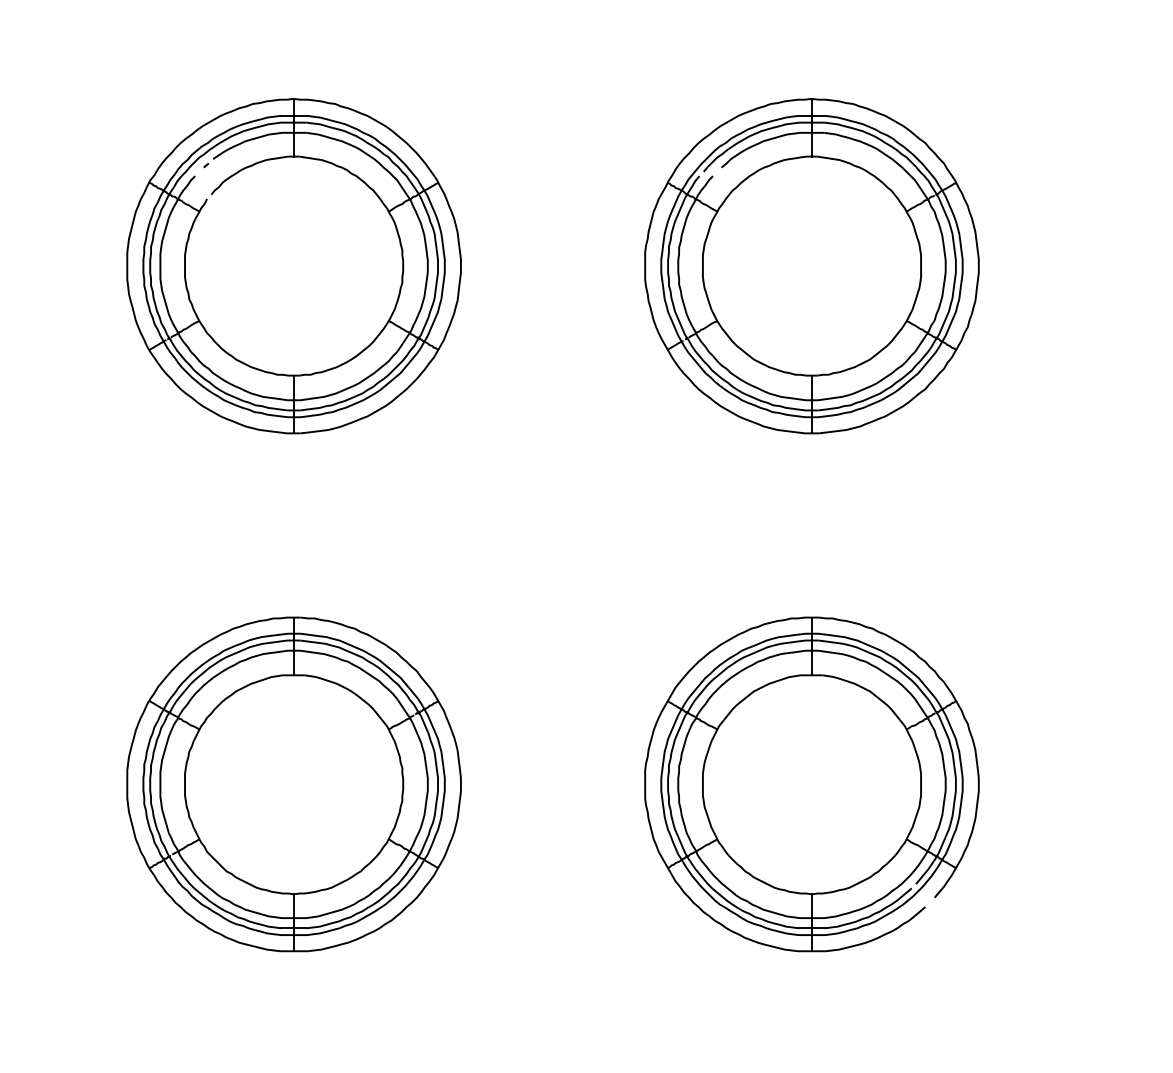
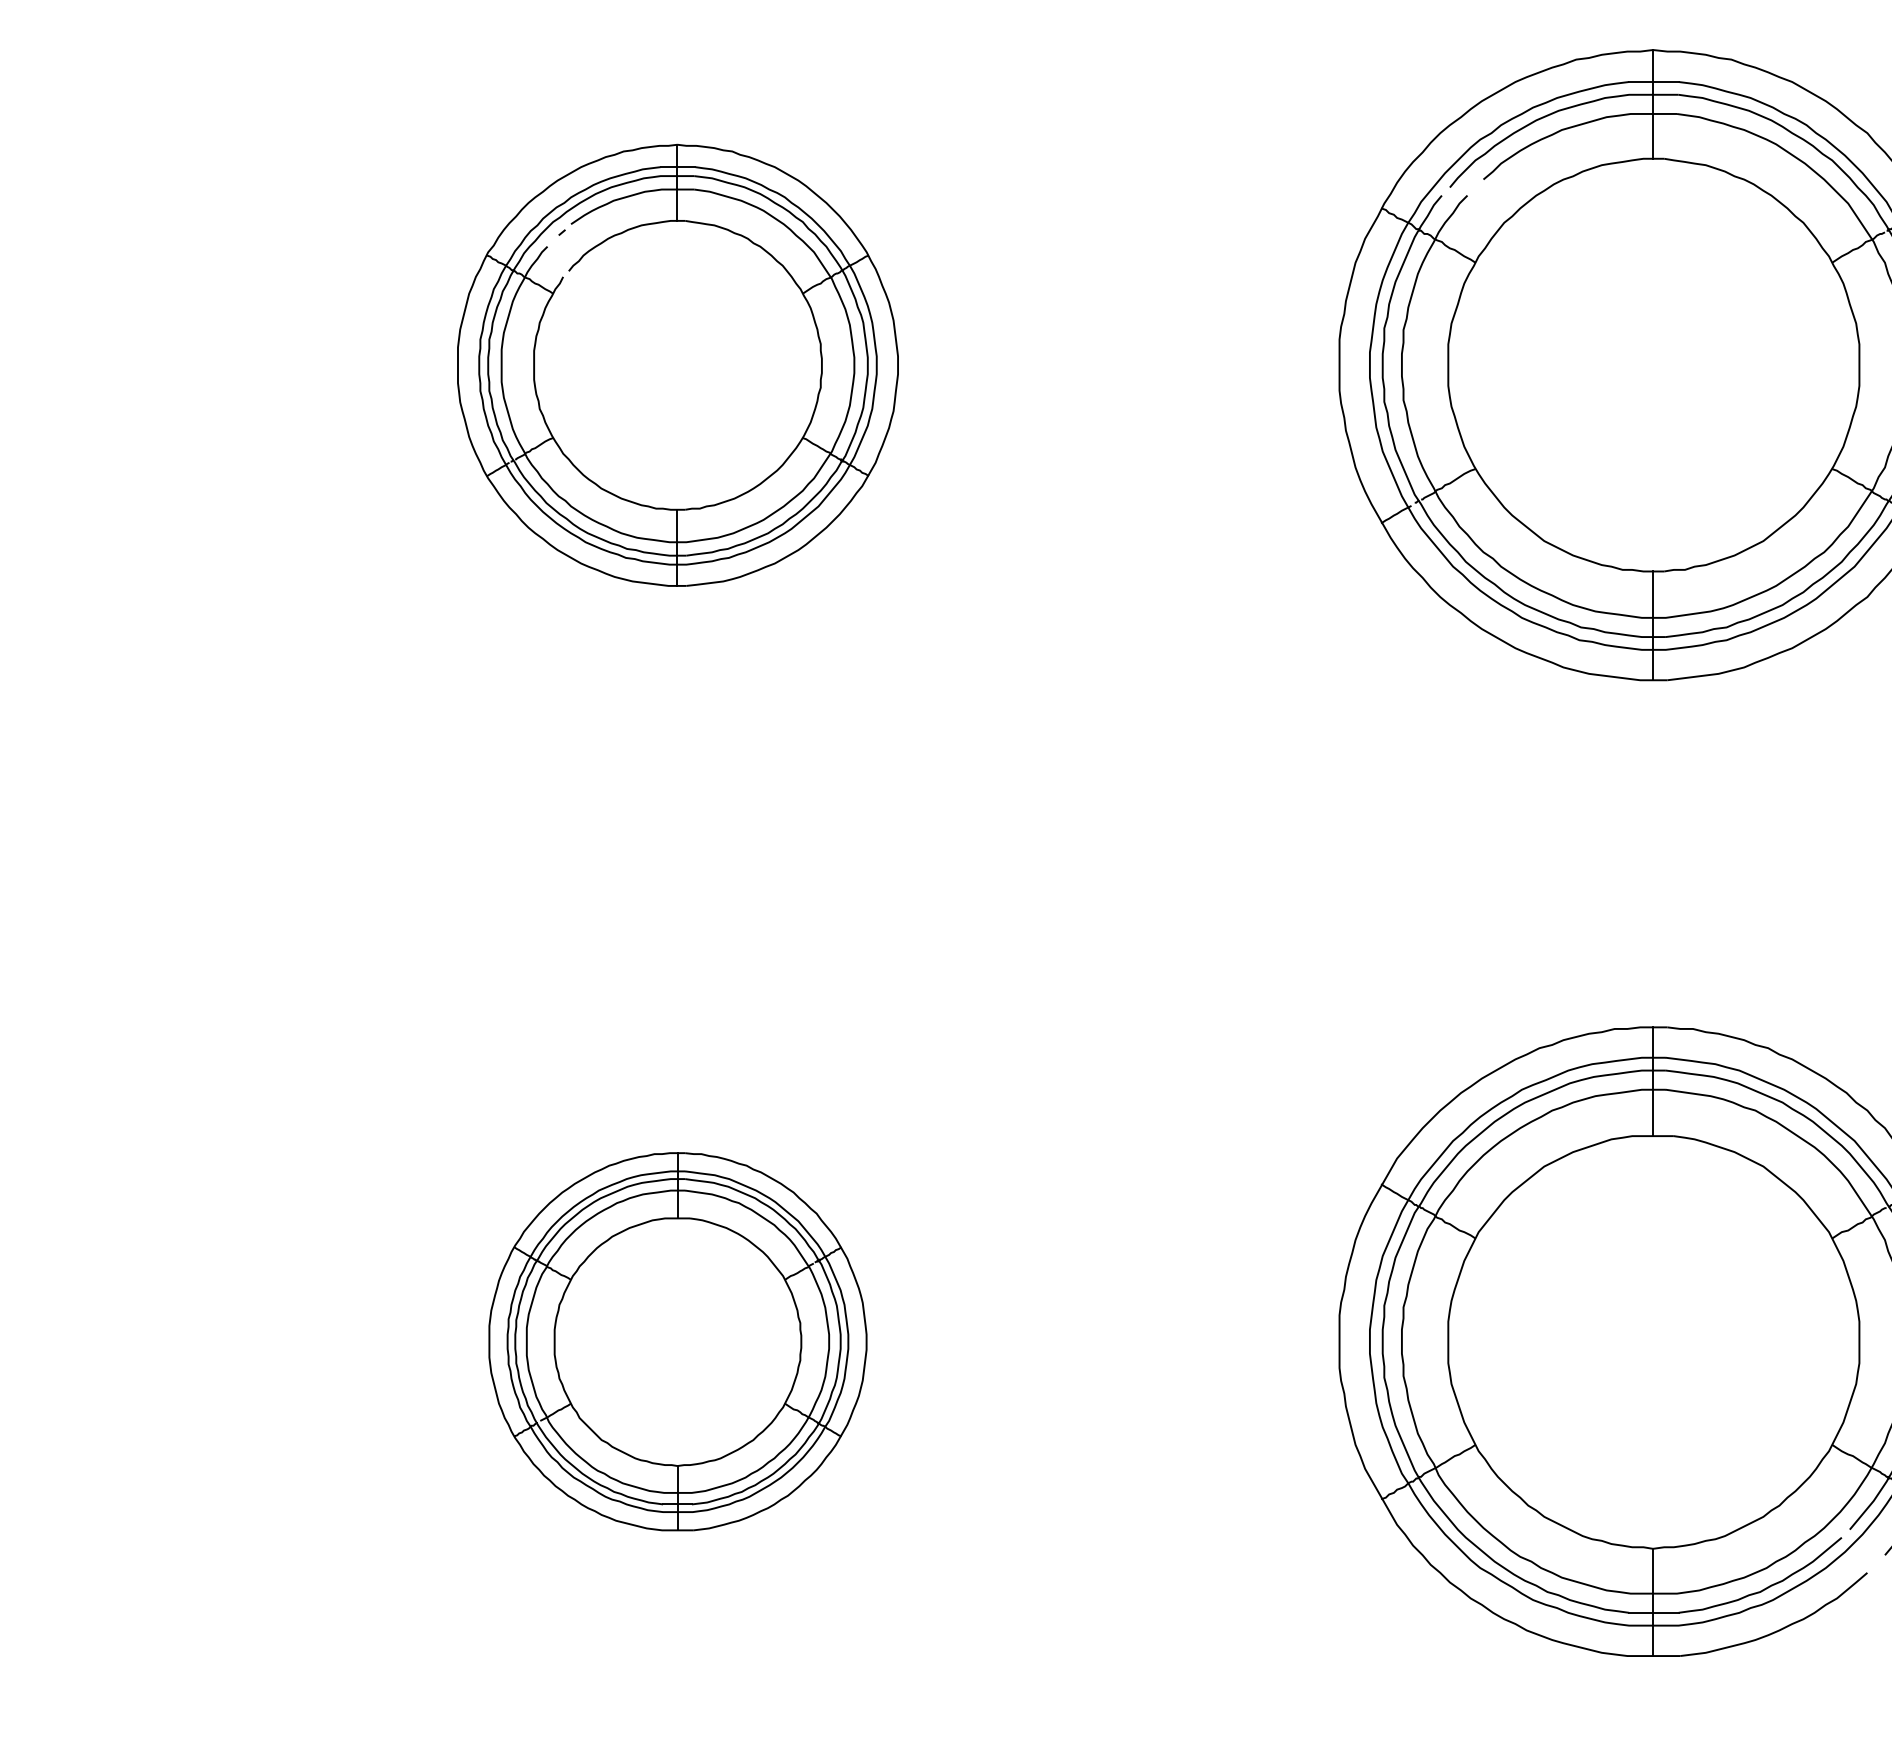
part: (293, 266) -> (676, 365), size x0.7
part: (293, 784) -> (676, 1341), size x0.6

